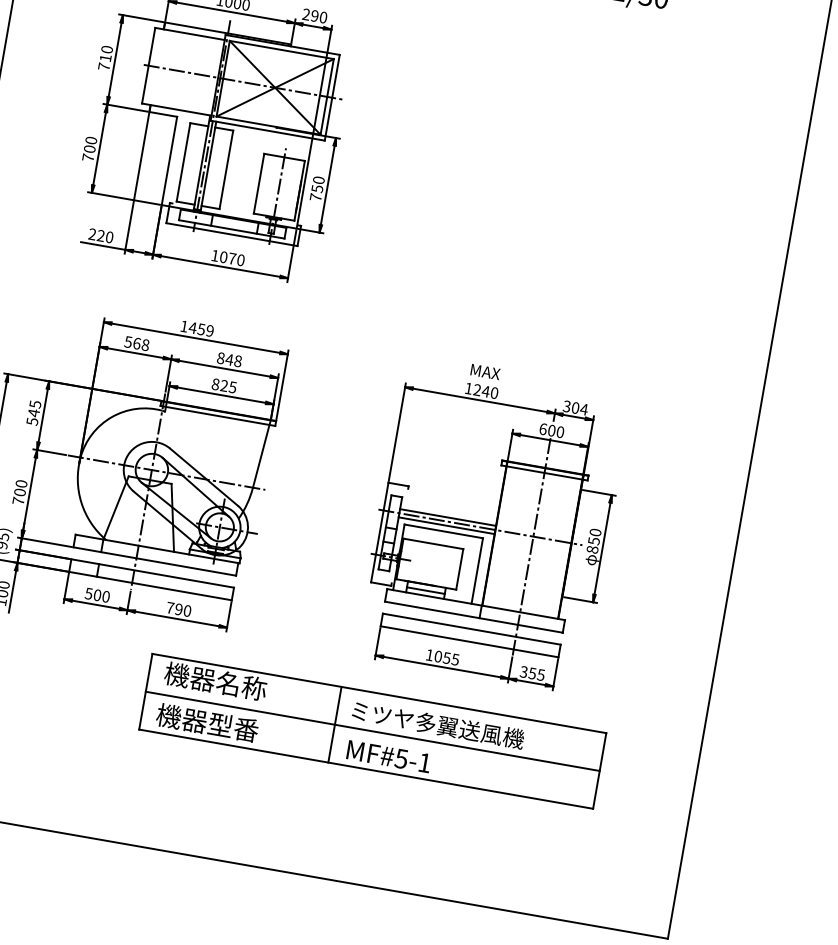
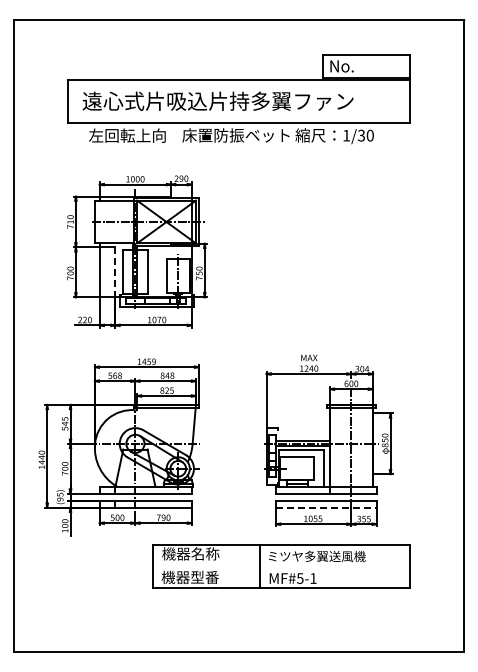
line: (169, 161) -> (115, 272), solid -> dashed
line: (469, 641) -> (326, 507), solid -> dashed
line: (372, 731) -> (281, 566), removed

